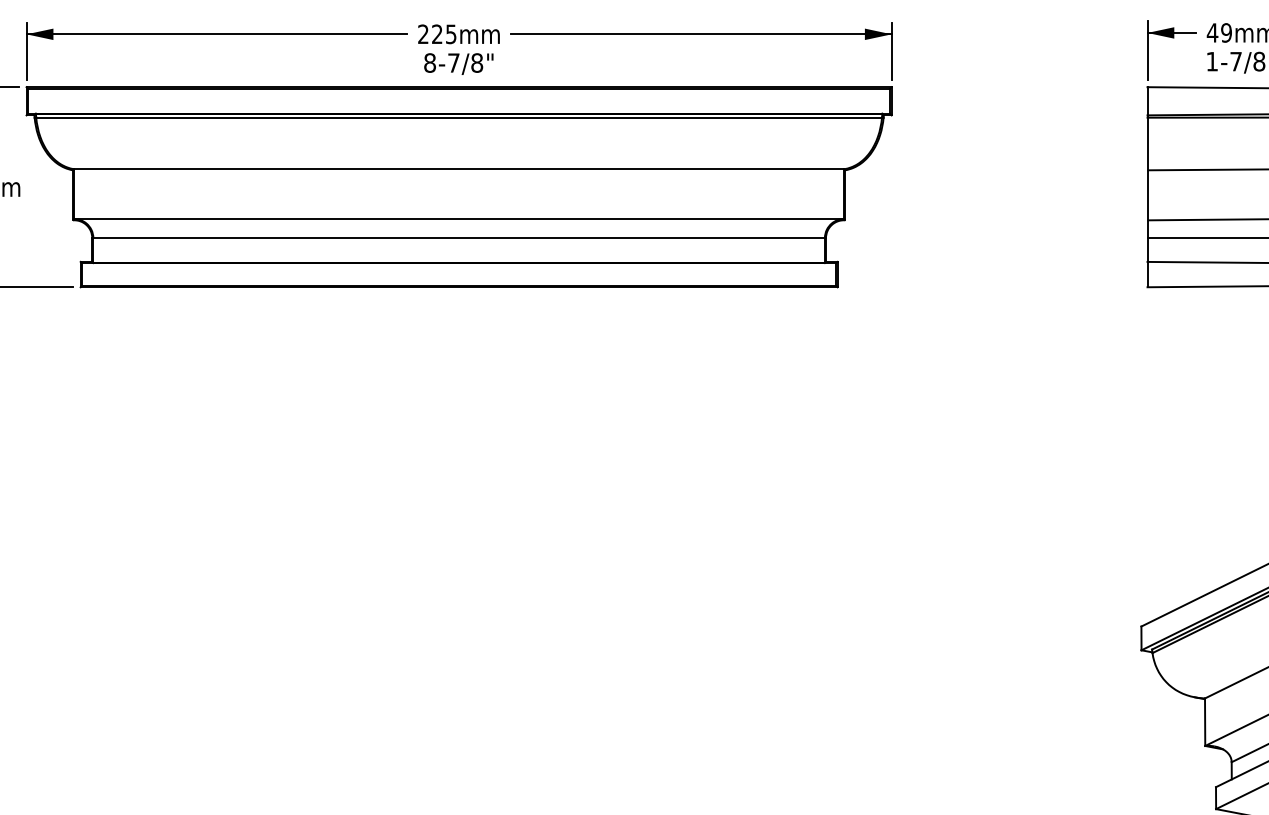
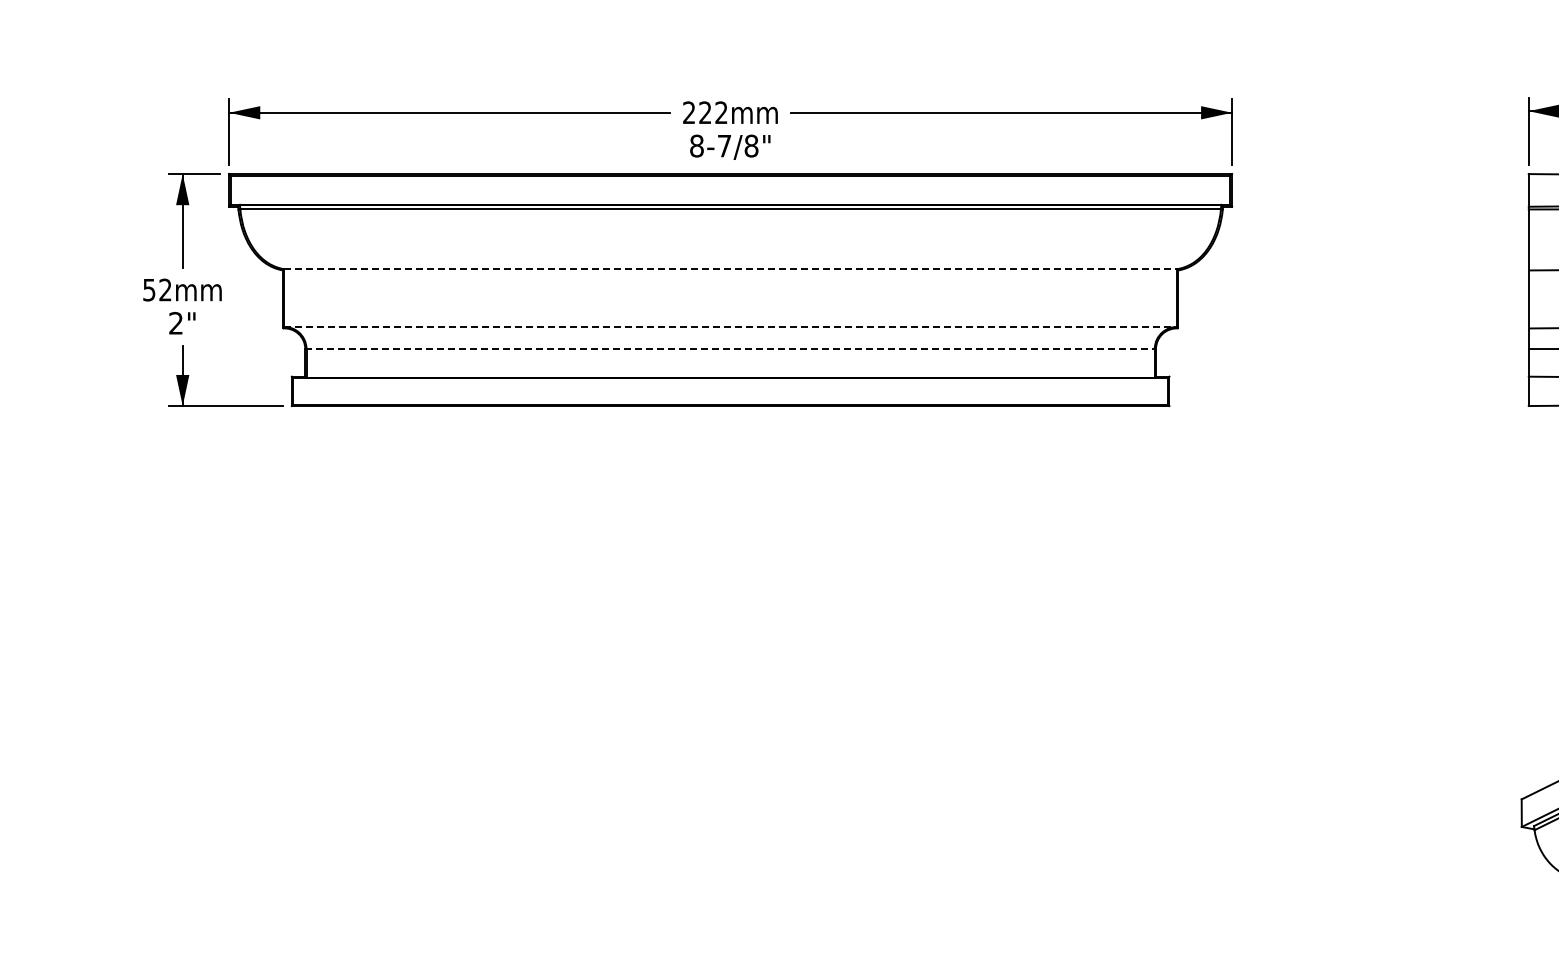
text: (451, 34) -> (721, 112), 225 -> 222
line: (459, 169) -> (731, 269), solid -> dashed
line: (459, 218) -> (731, 326), solid -> dashed
line: (459, 238) -> (731, 349), solid -> dashed

